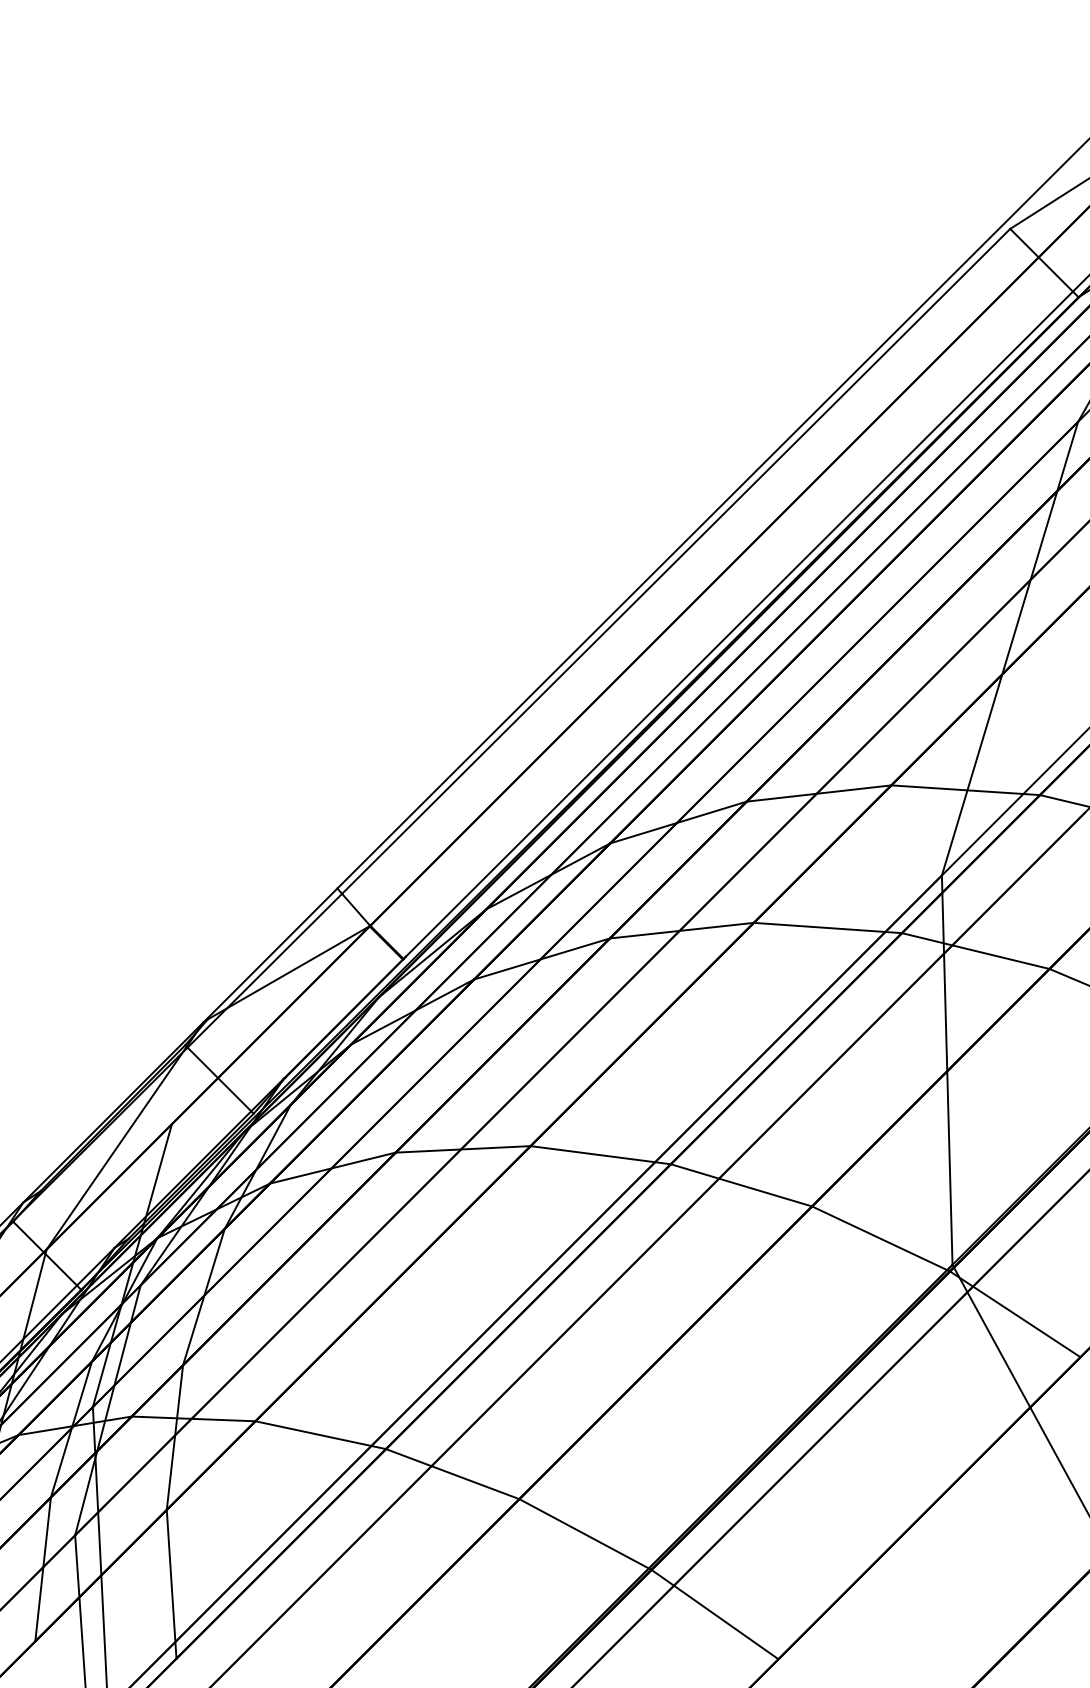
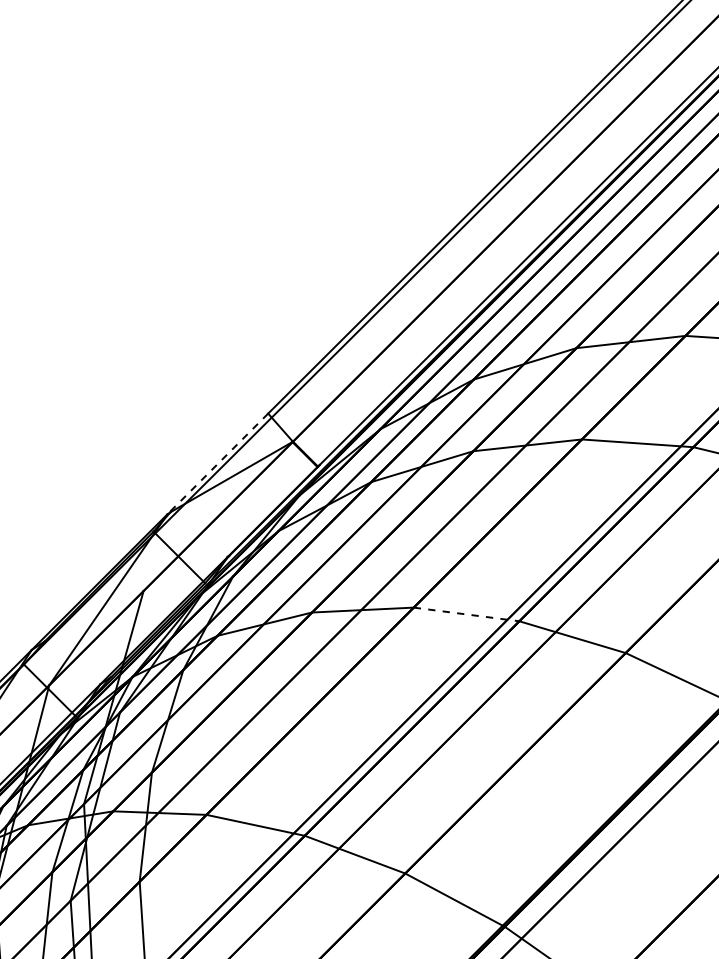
line: (270, 955) -> (217, 464), solid -> dashed
line: (600, 1155) -> (466, 614), solid -> dashed

